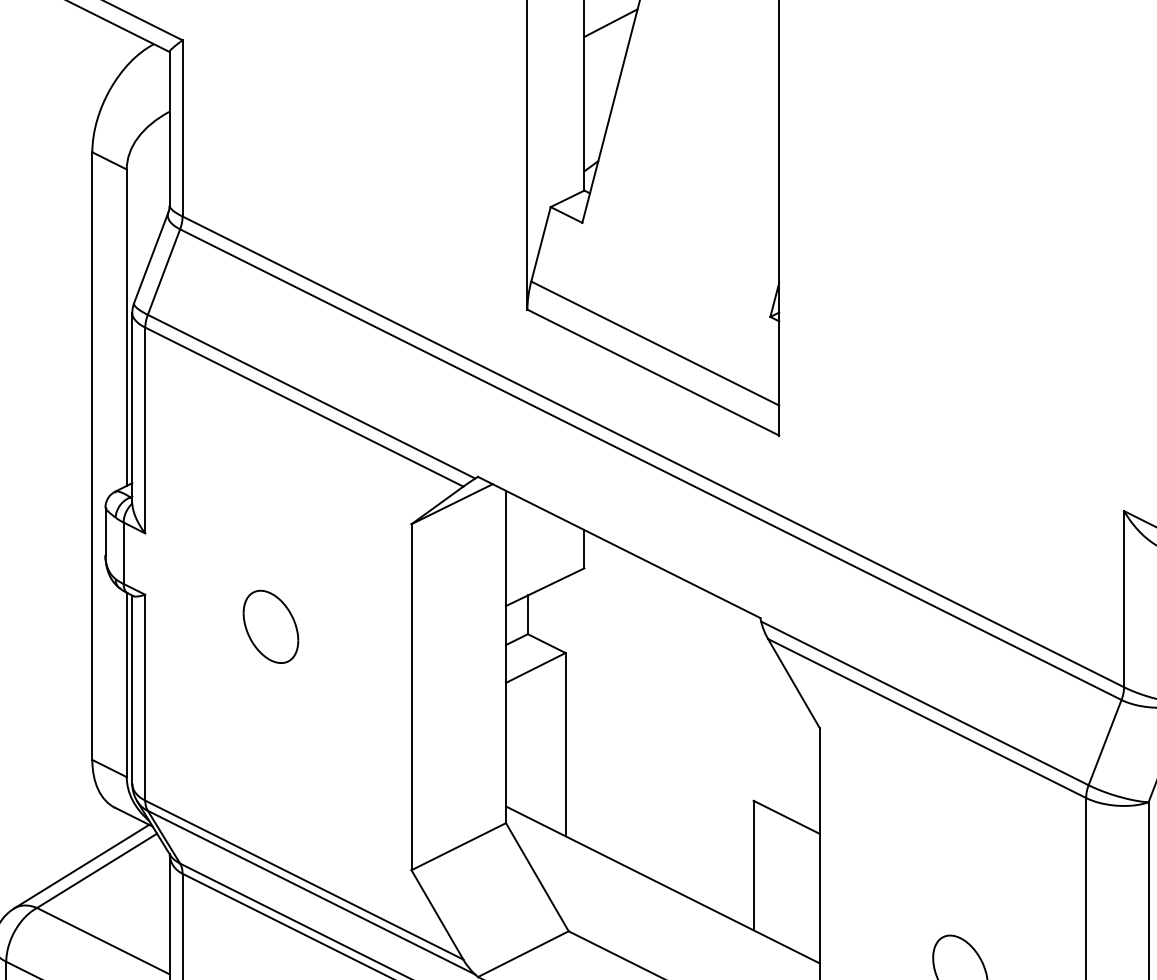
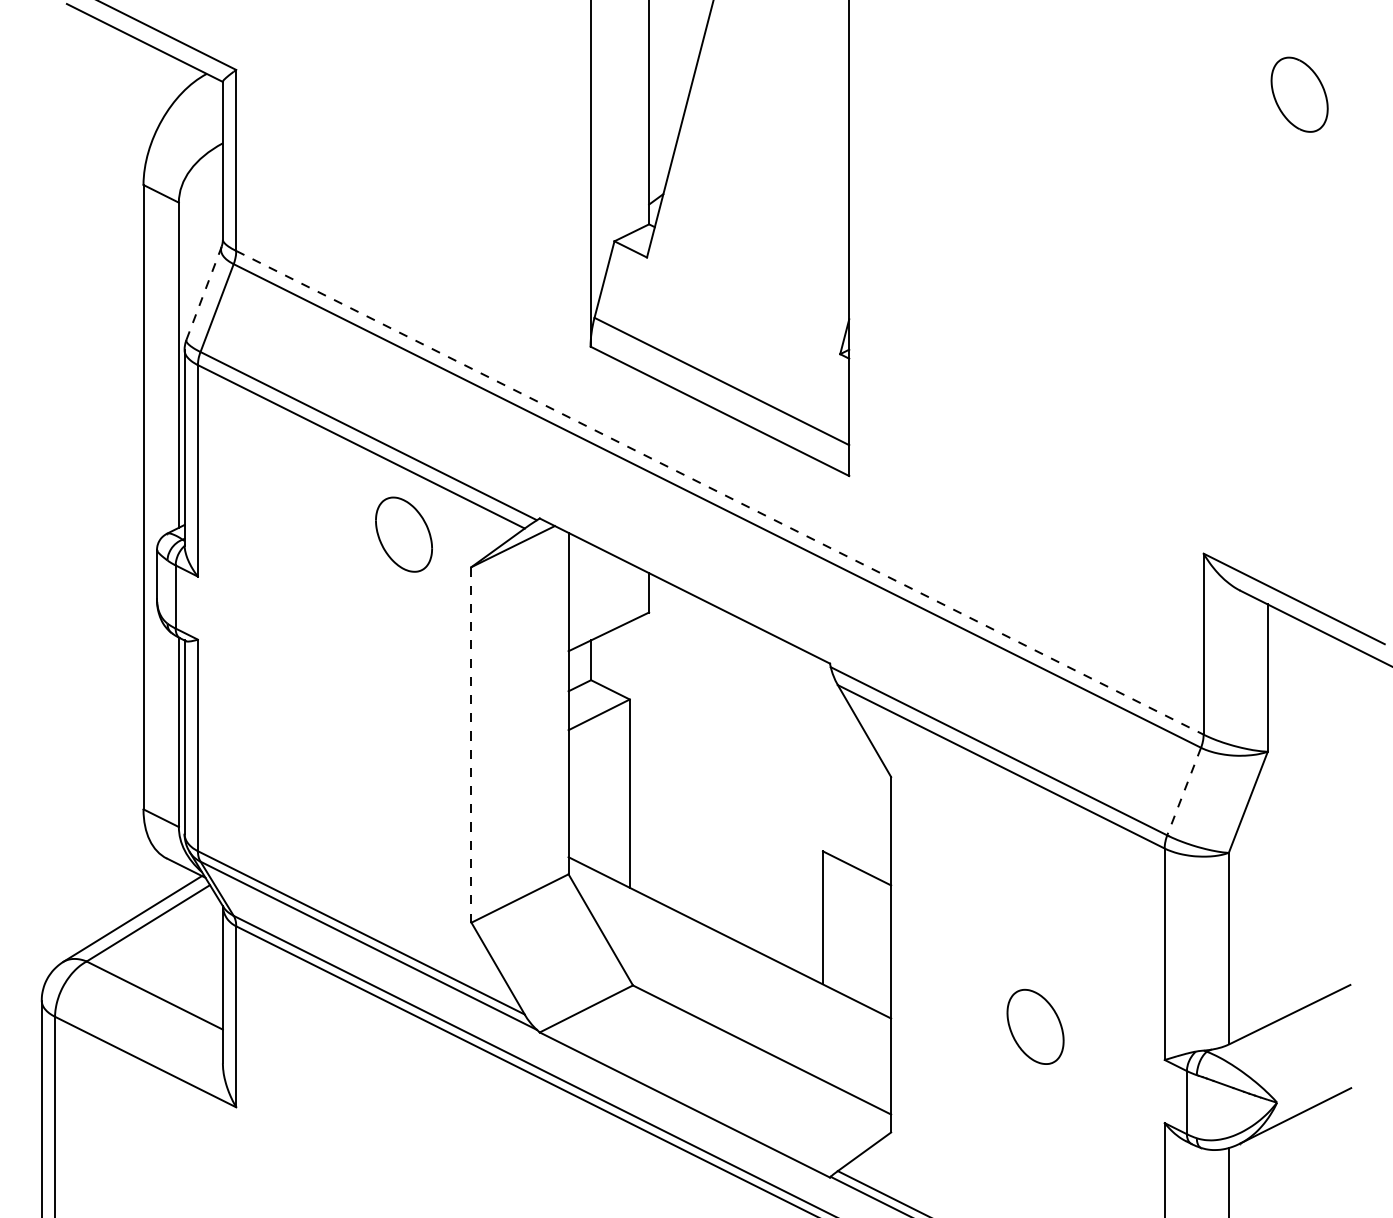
line: (611, 23) -> (676, 52), removed
line: (151, 257) -> (204, 293), solid -> dashed
line: (652, 451) -> (719, 492), solid -> dashed
part: (270, 626) -> (403, 534), moved
line: (411, 696) -> (471, 744), solid -> dashed
line: (1105, 742) -> (1184, 791), solid -> dashed

